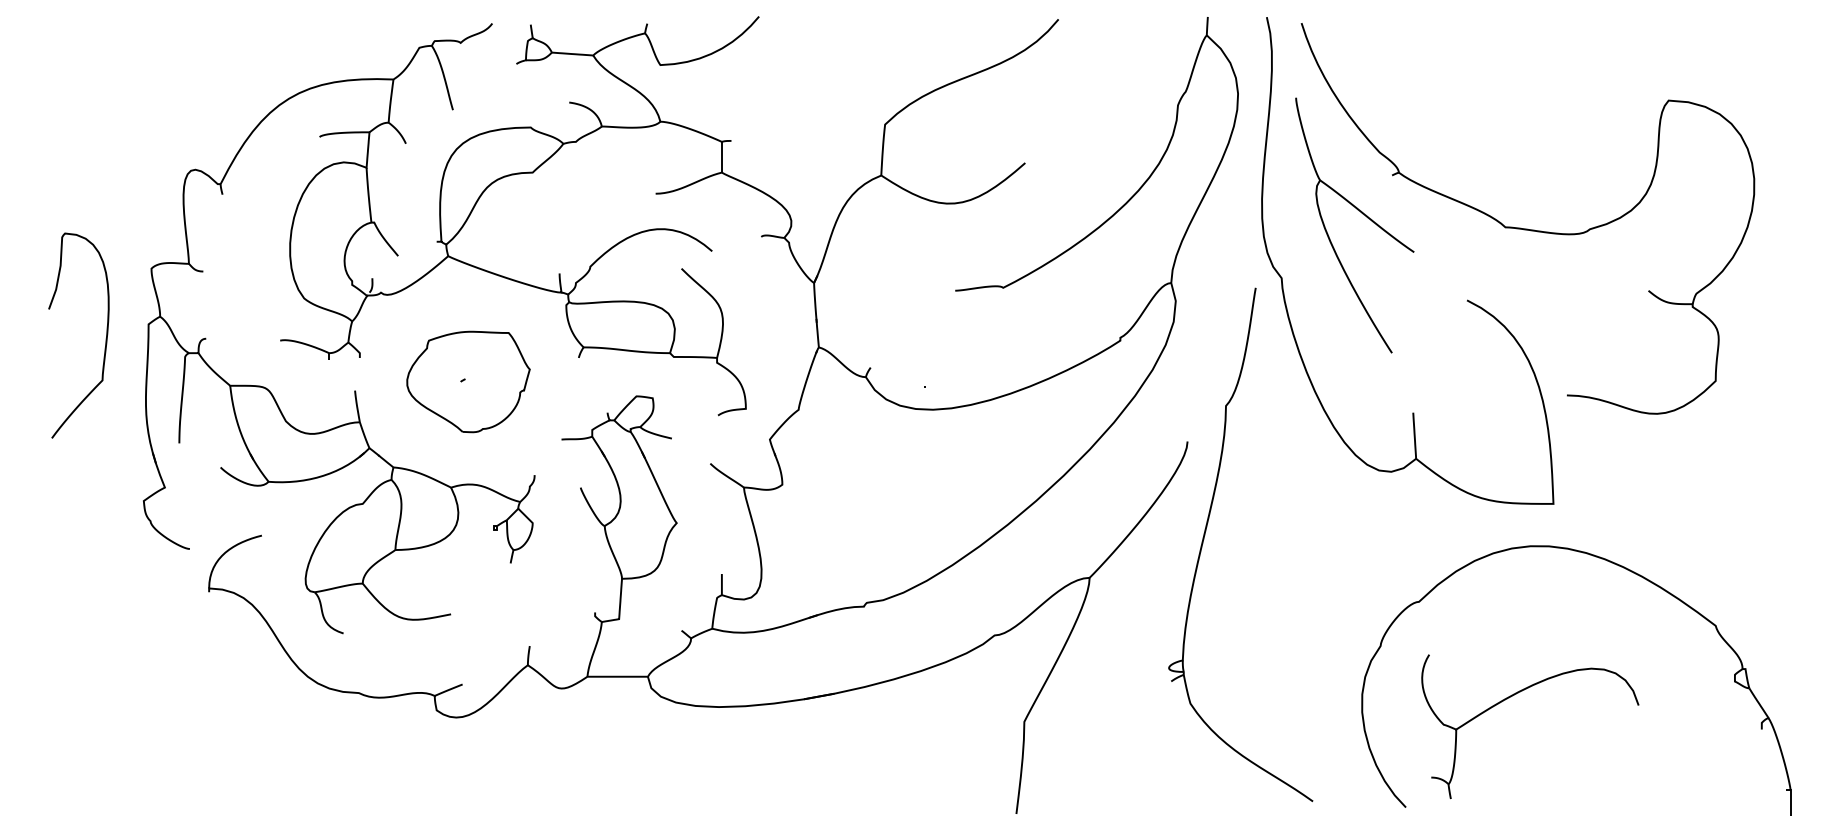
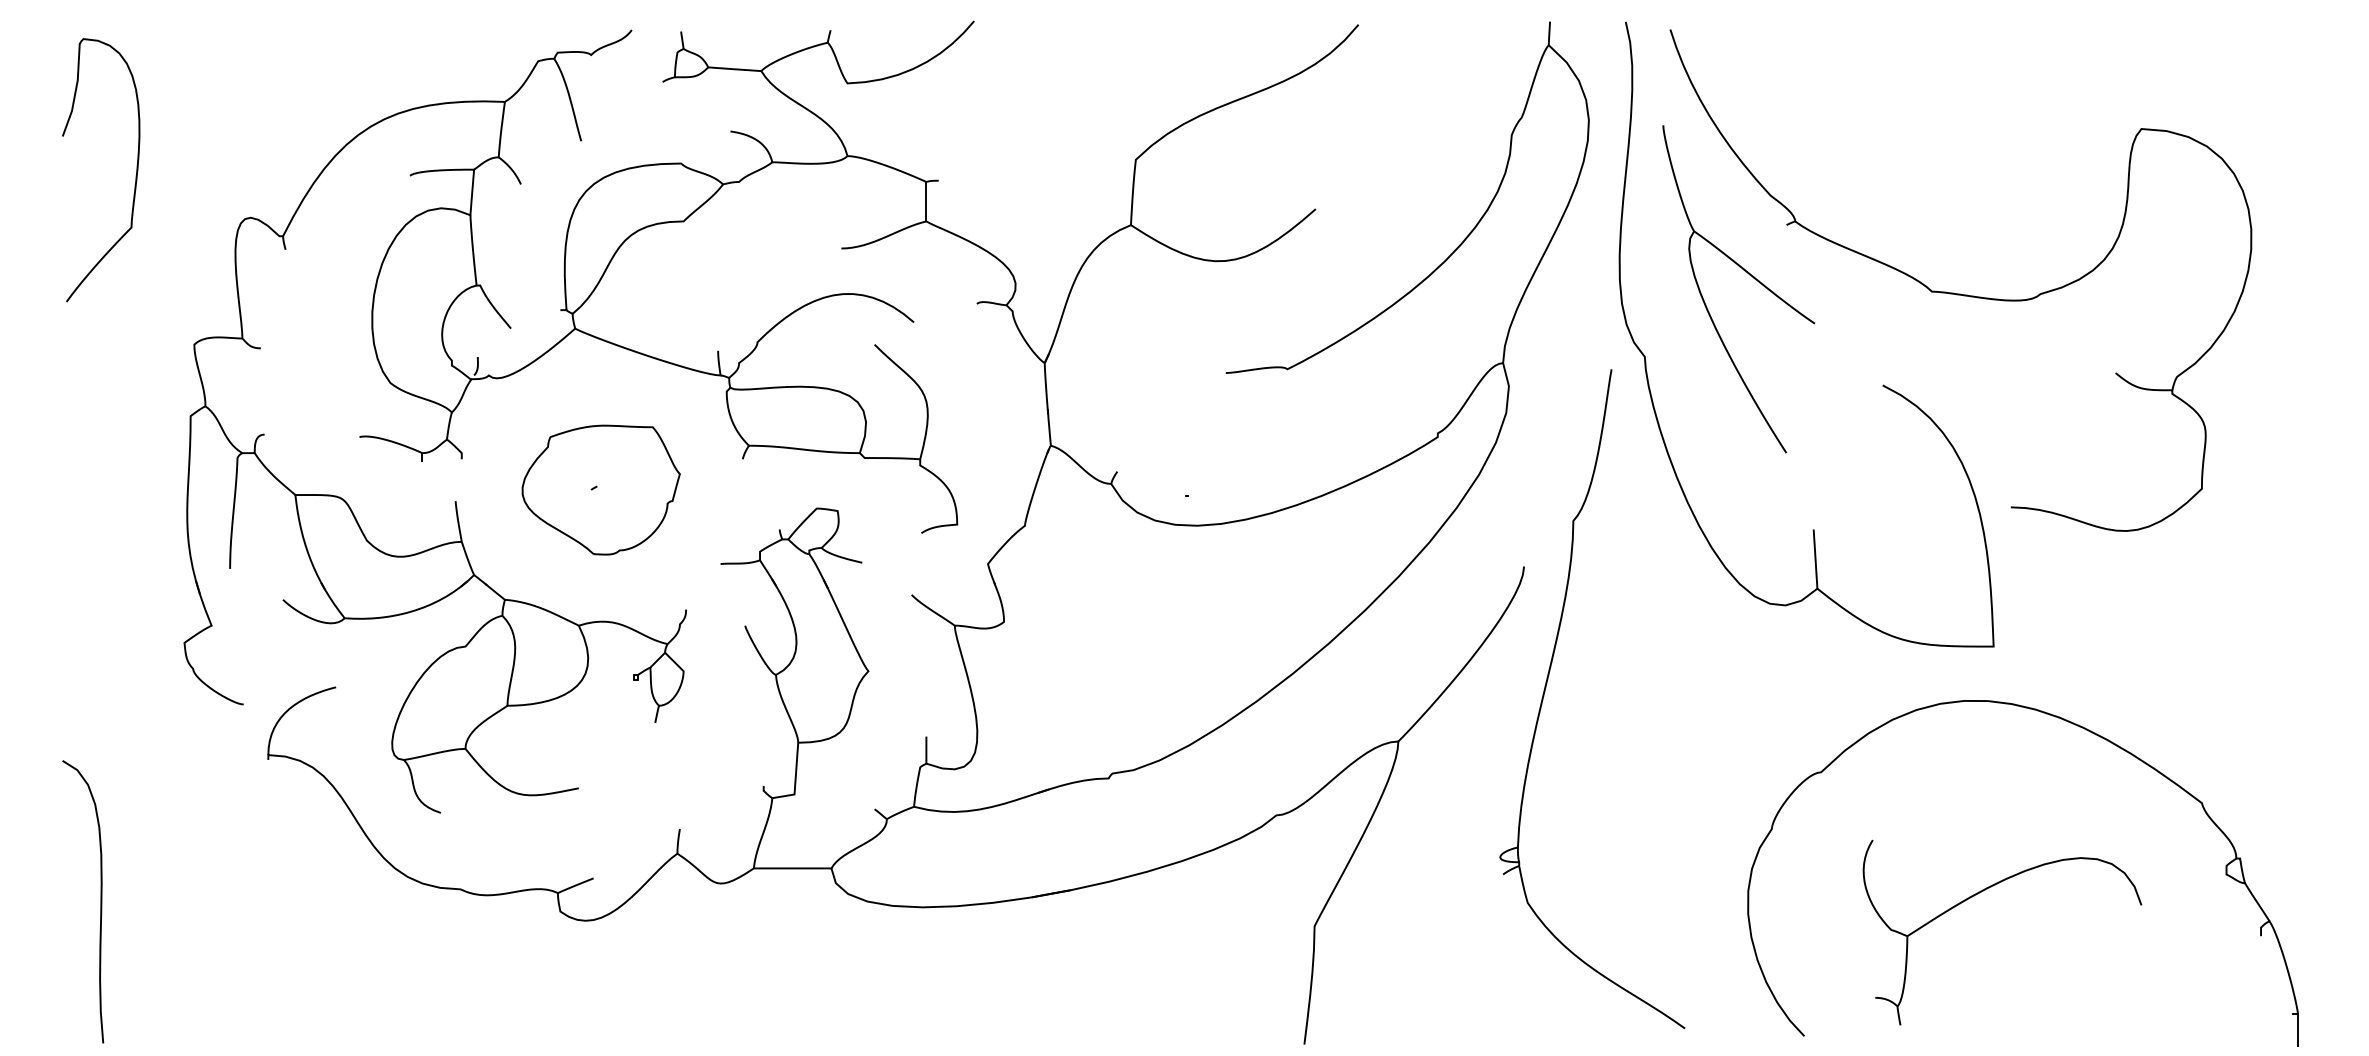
curve: (105, 338) -> (135, 173), moved
part: (1514, 695) -> (1982, 892), moved
curve: (78, 702) -> (100, 901), added

